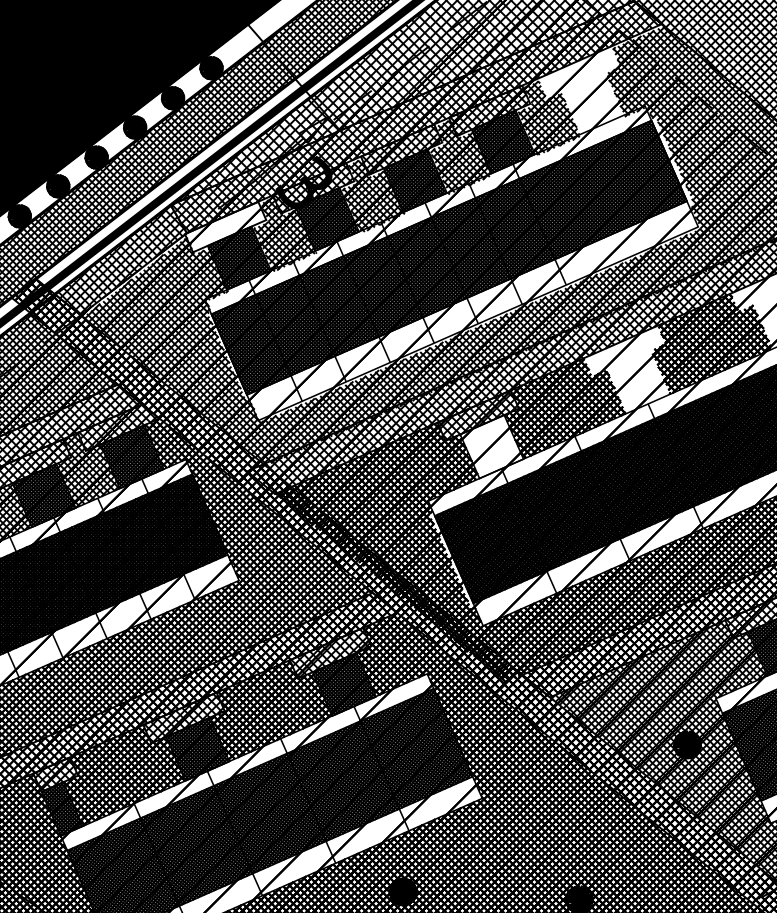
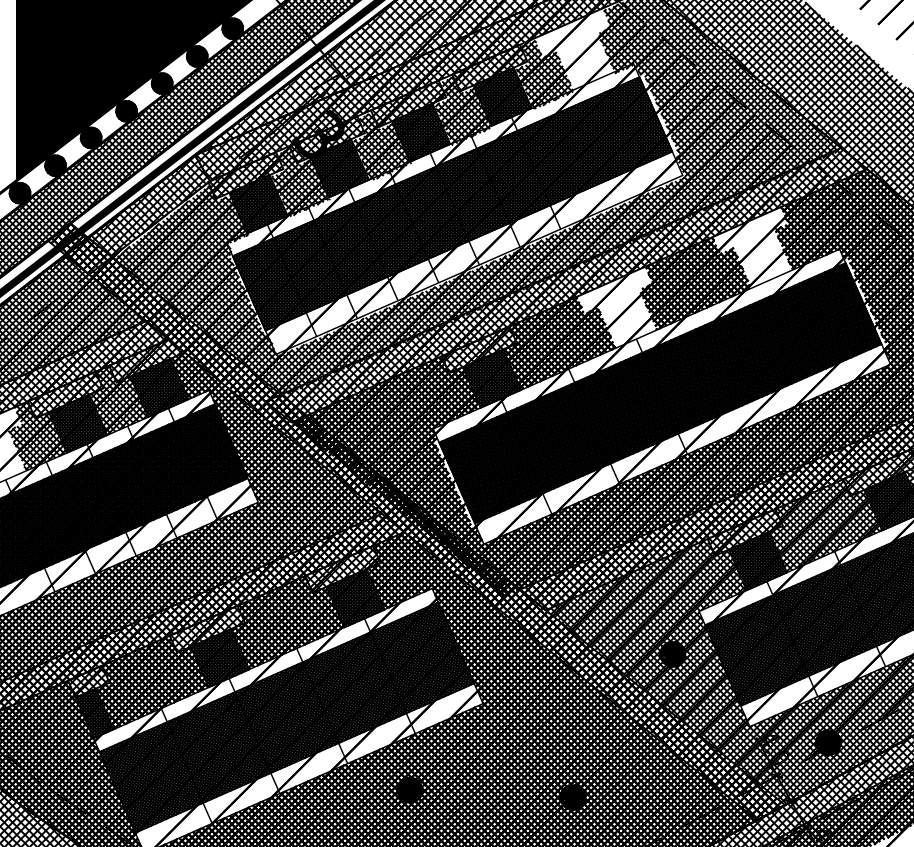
hatch: (225, 227) -> (245, 175), added
hatch: (491, 446) -> (491, 378), added

